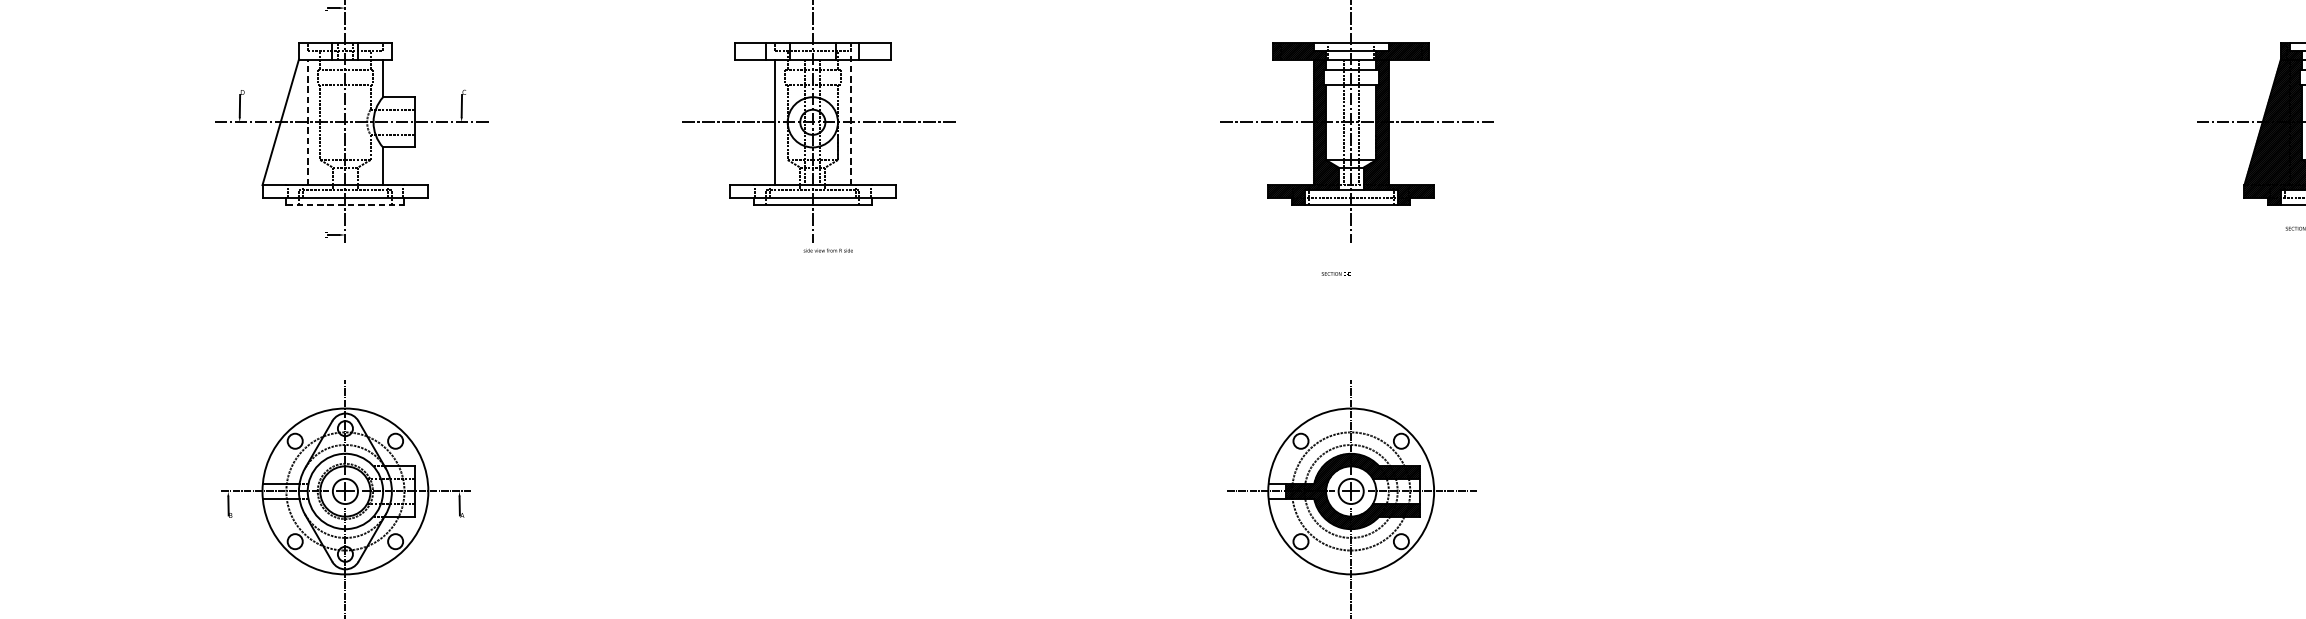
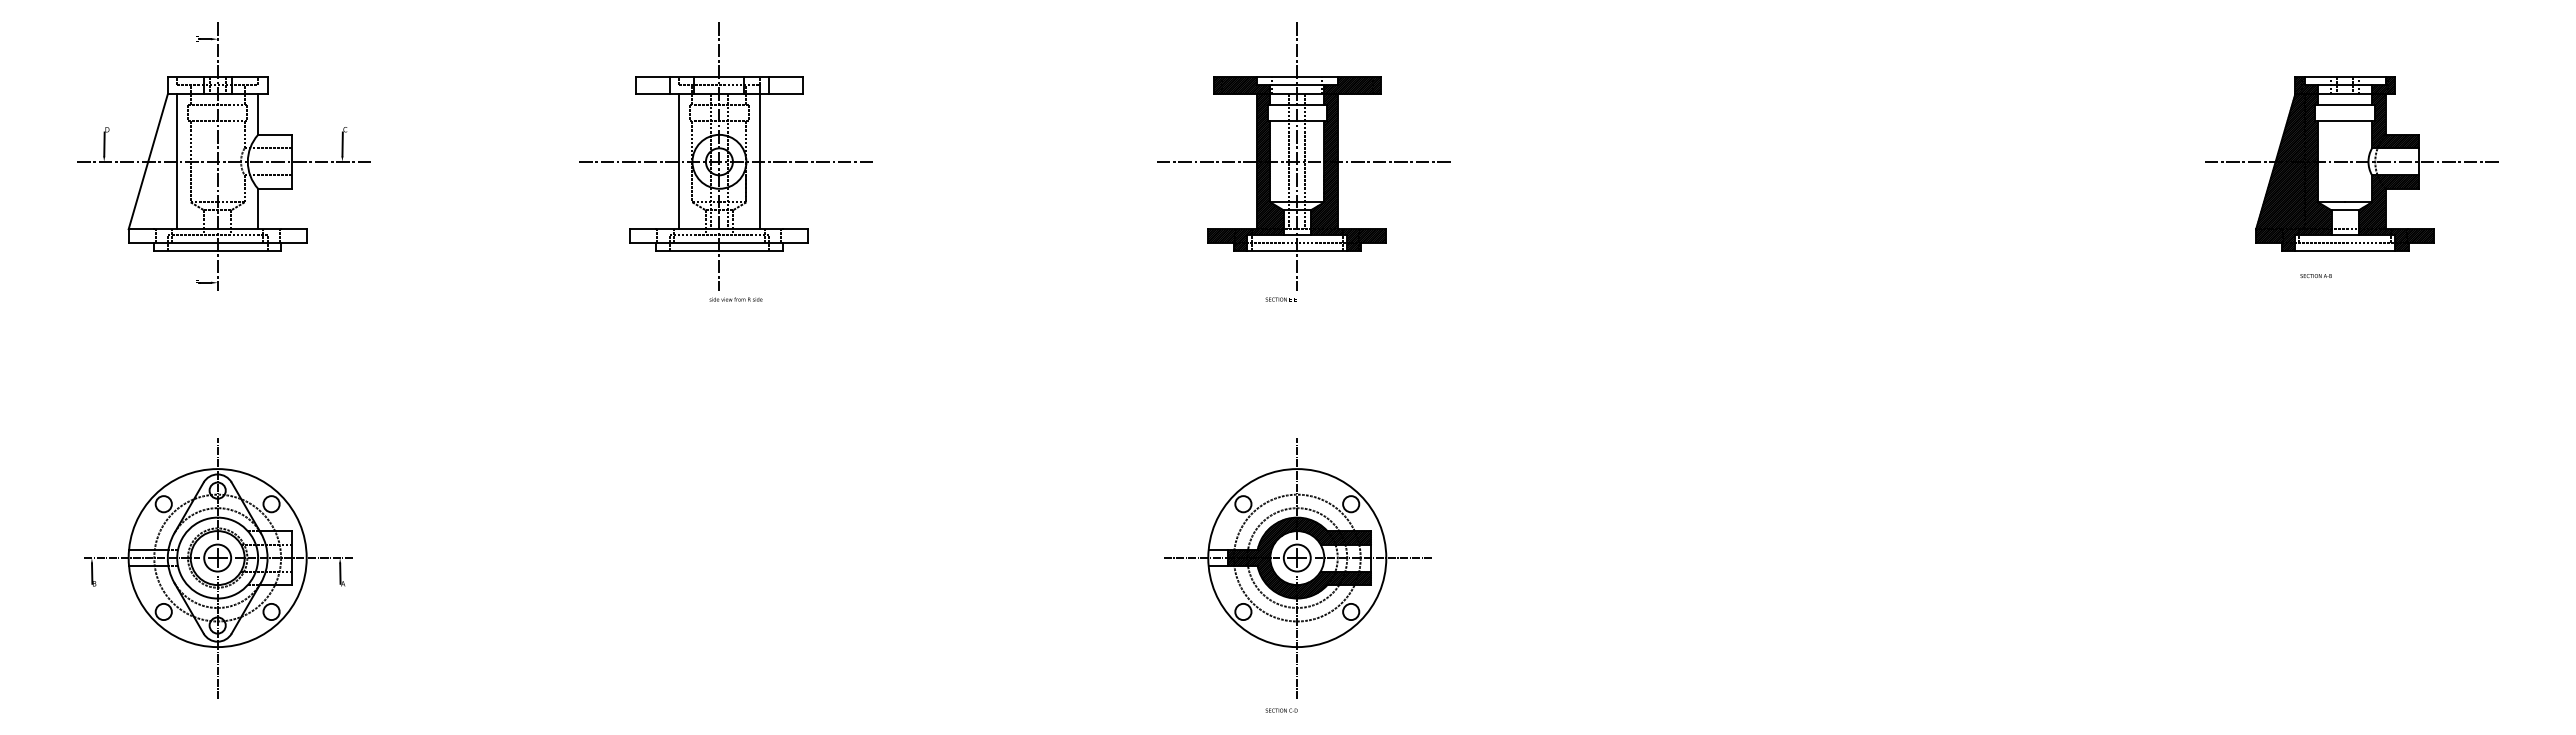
line: (850, 117) -> (759, 156), dashed -> solid
line: (307, 122) -> (177, 161), dashed -> solid
line: (346, 204) -> (218, 250), dashed -> solid
text: (1335, 273) -> (1280, 299), moved

